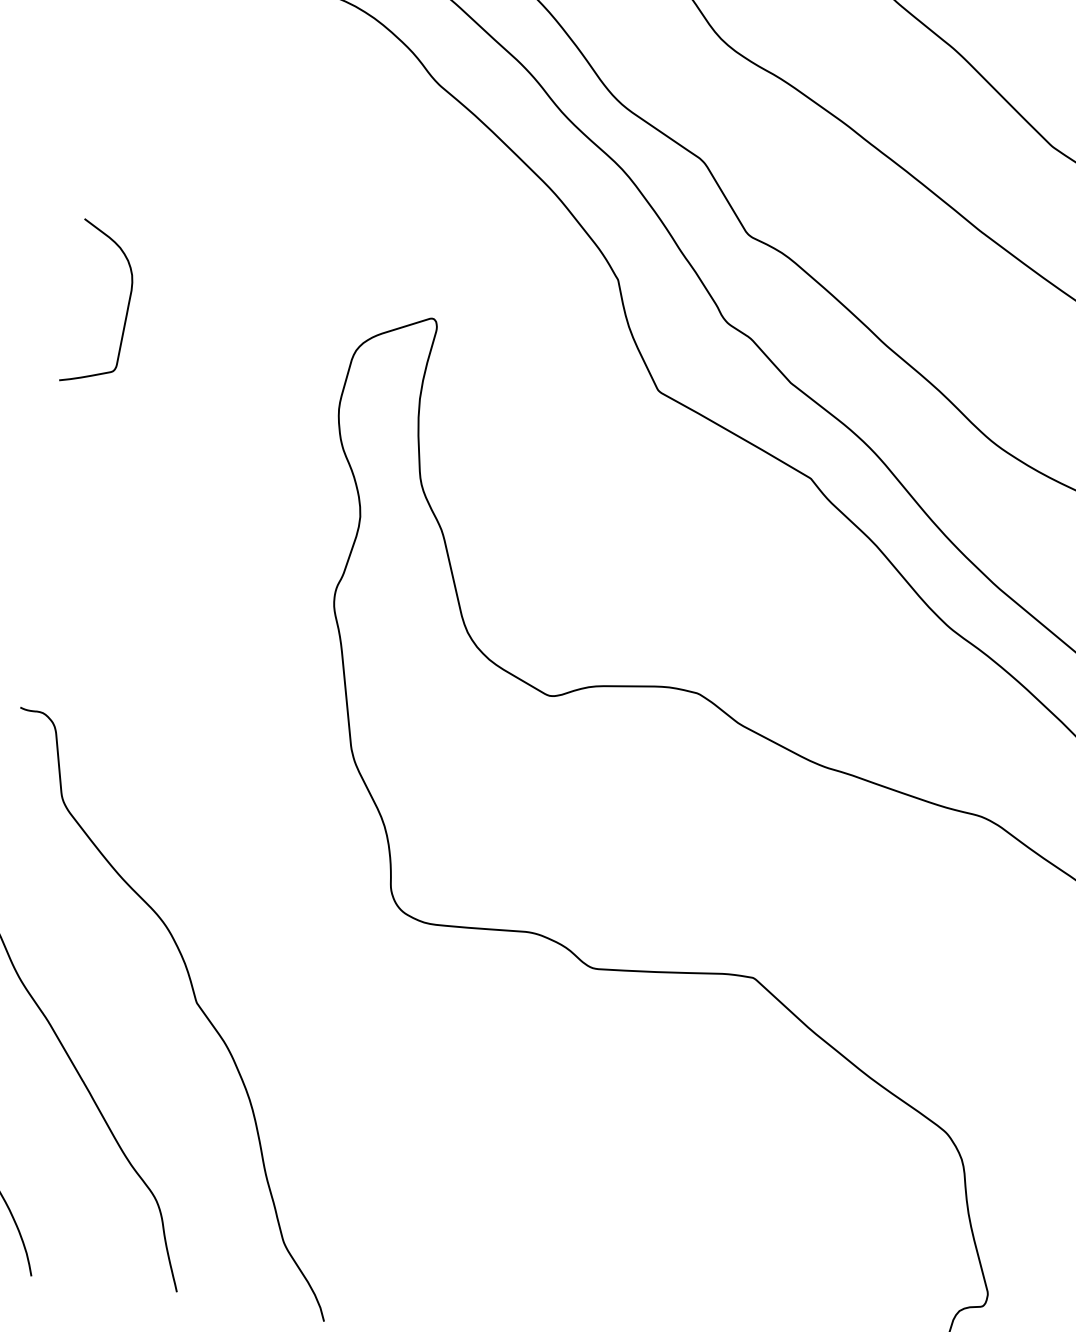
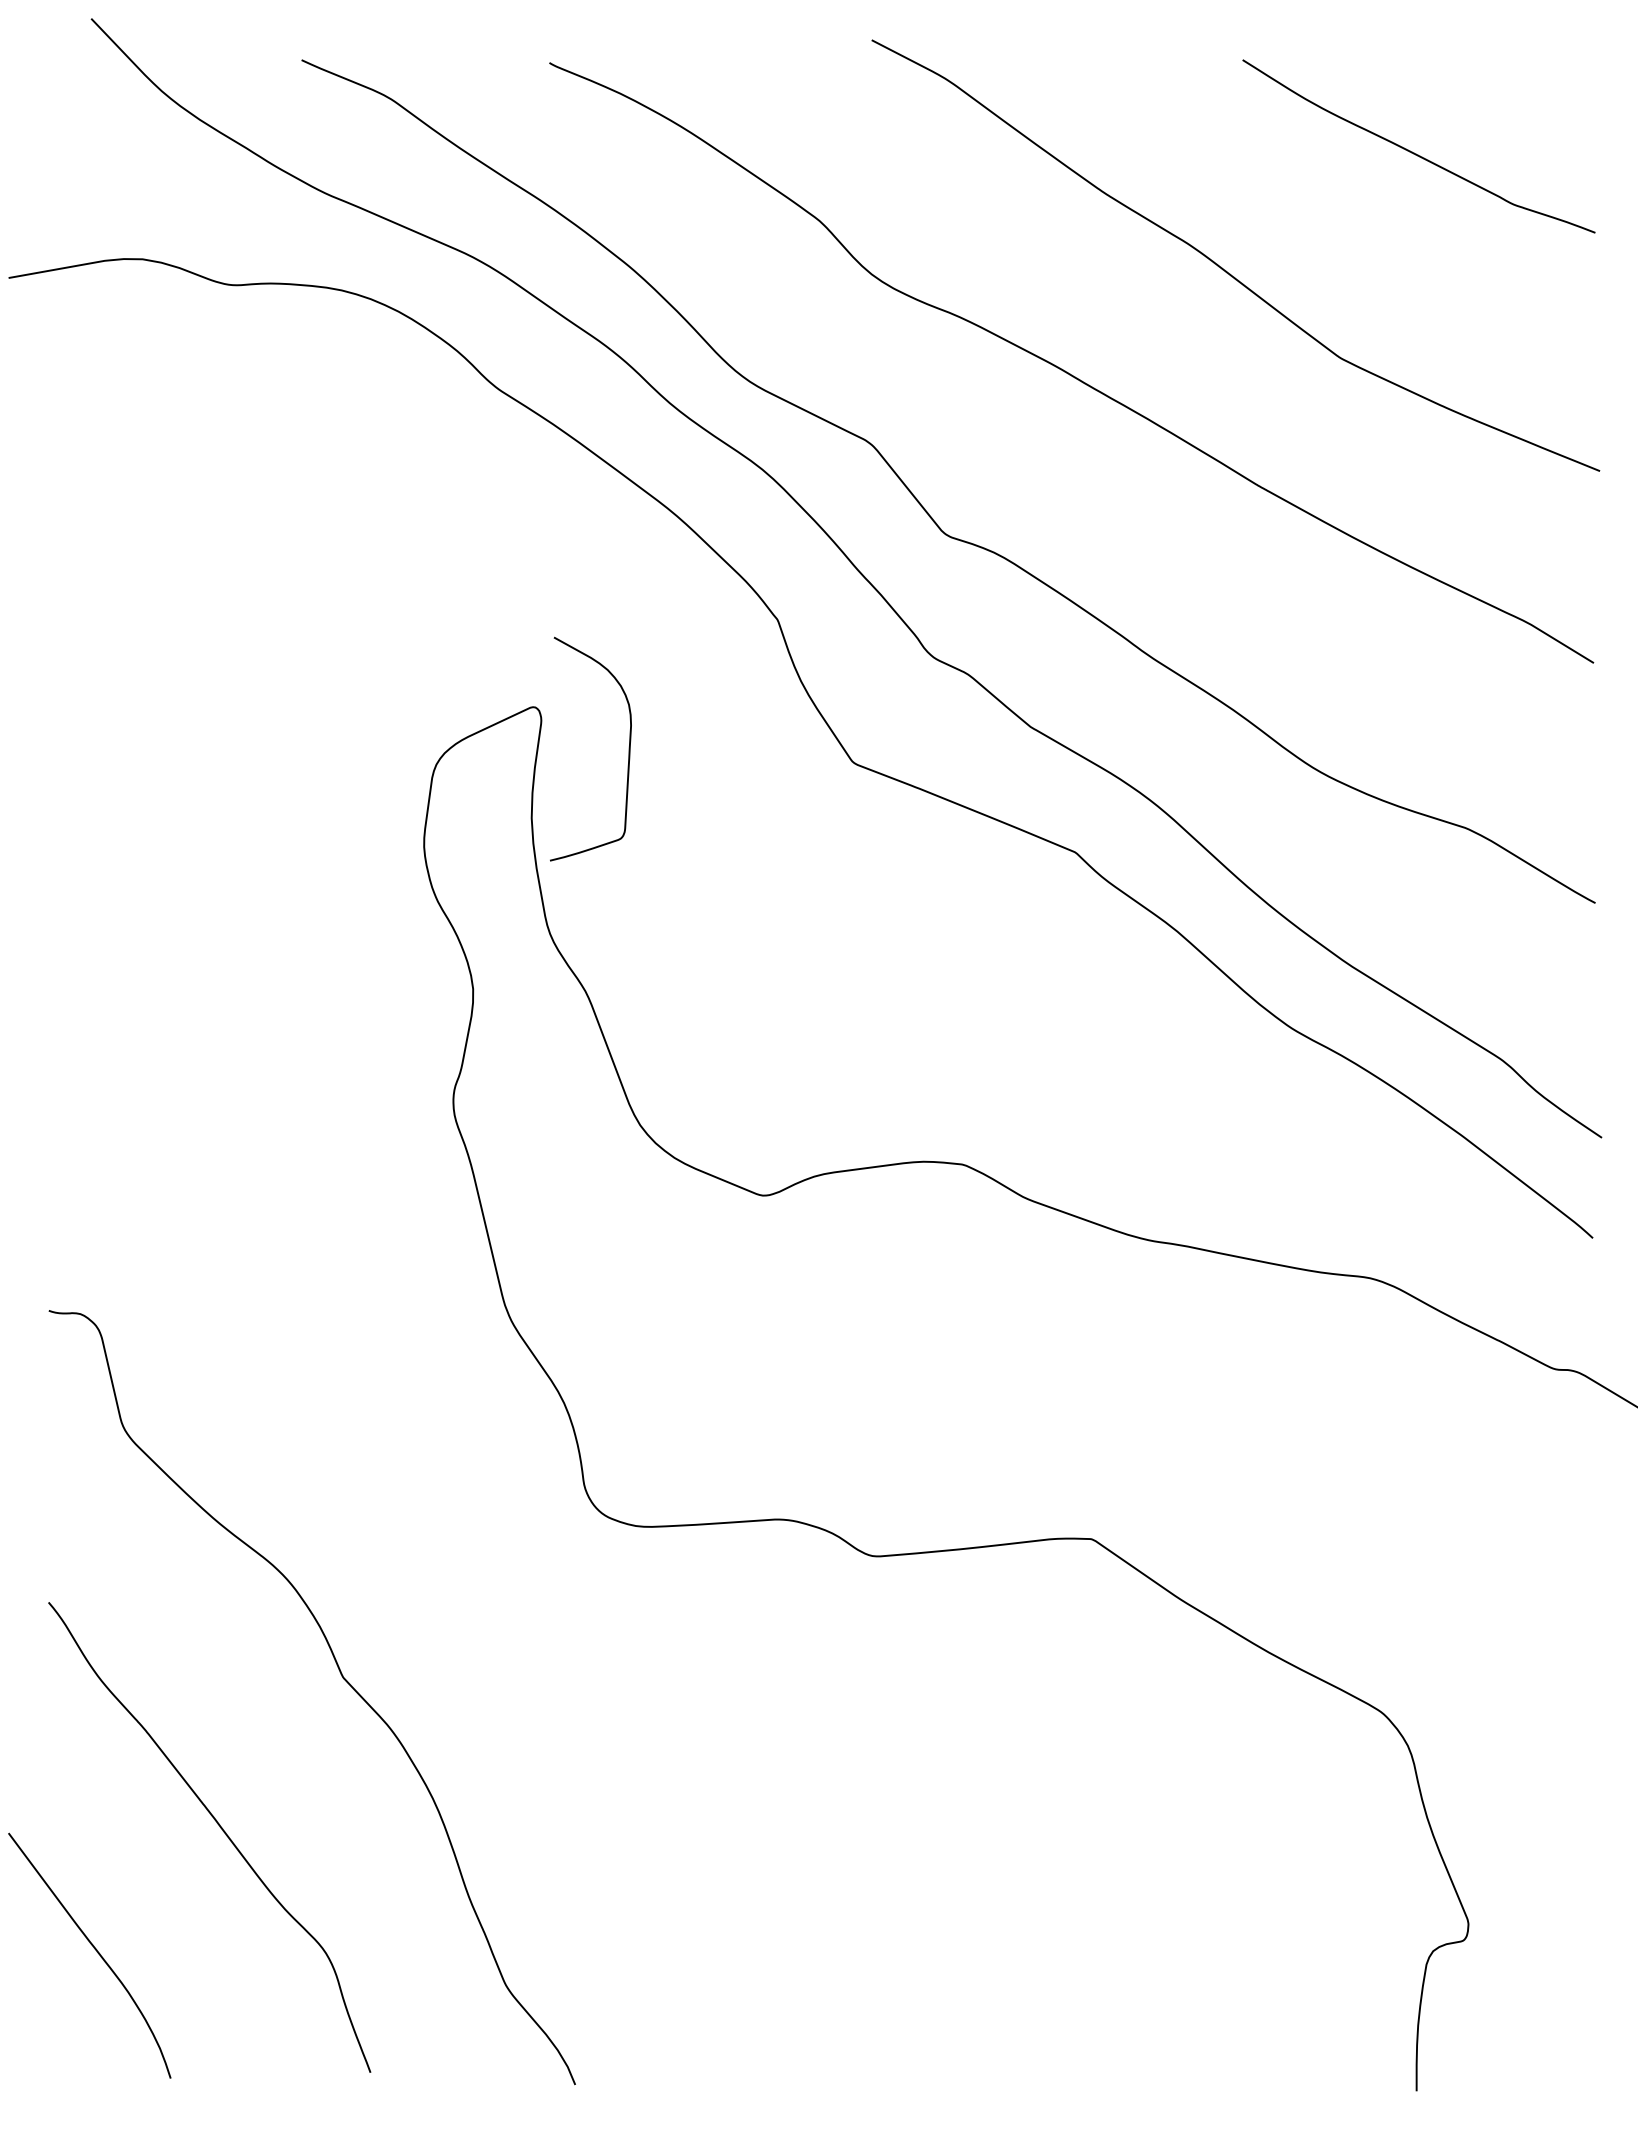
curve: (127, 306) -> (628, 748), moved

